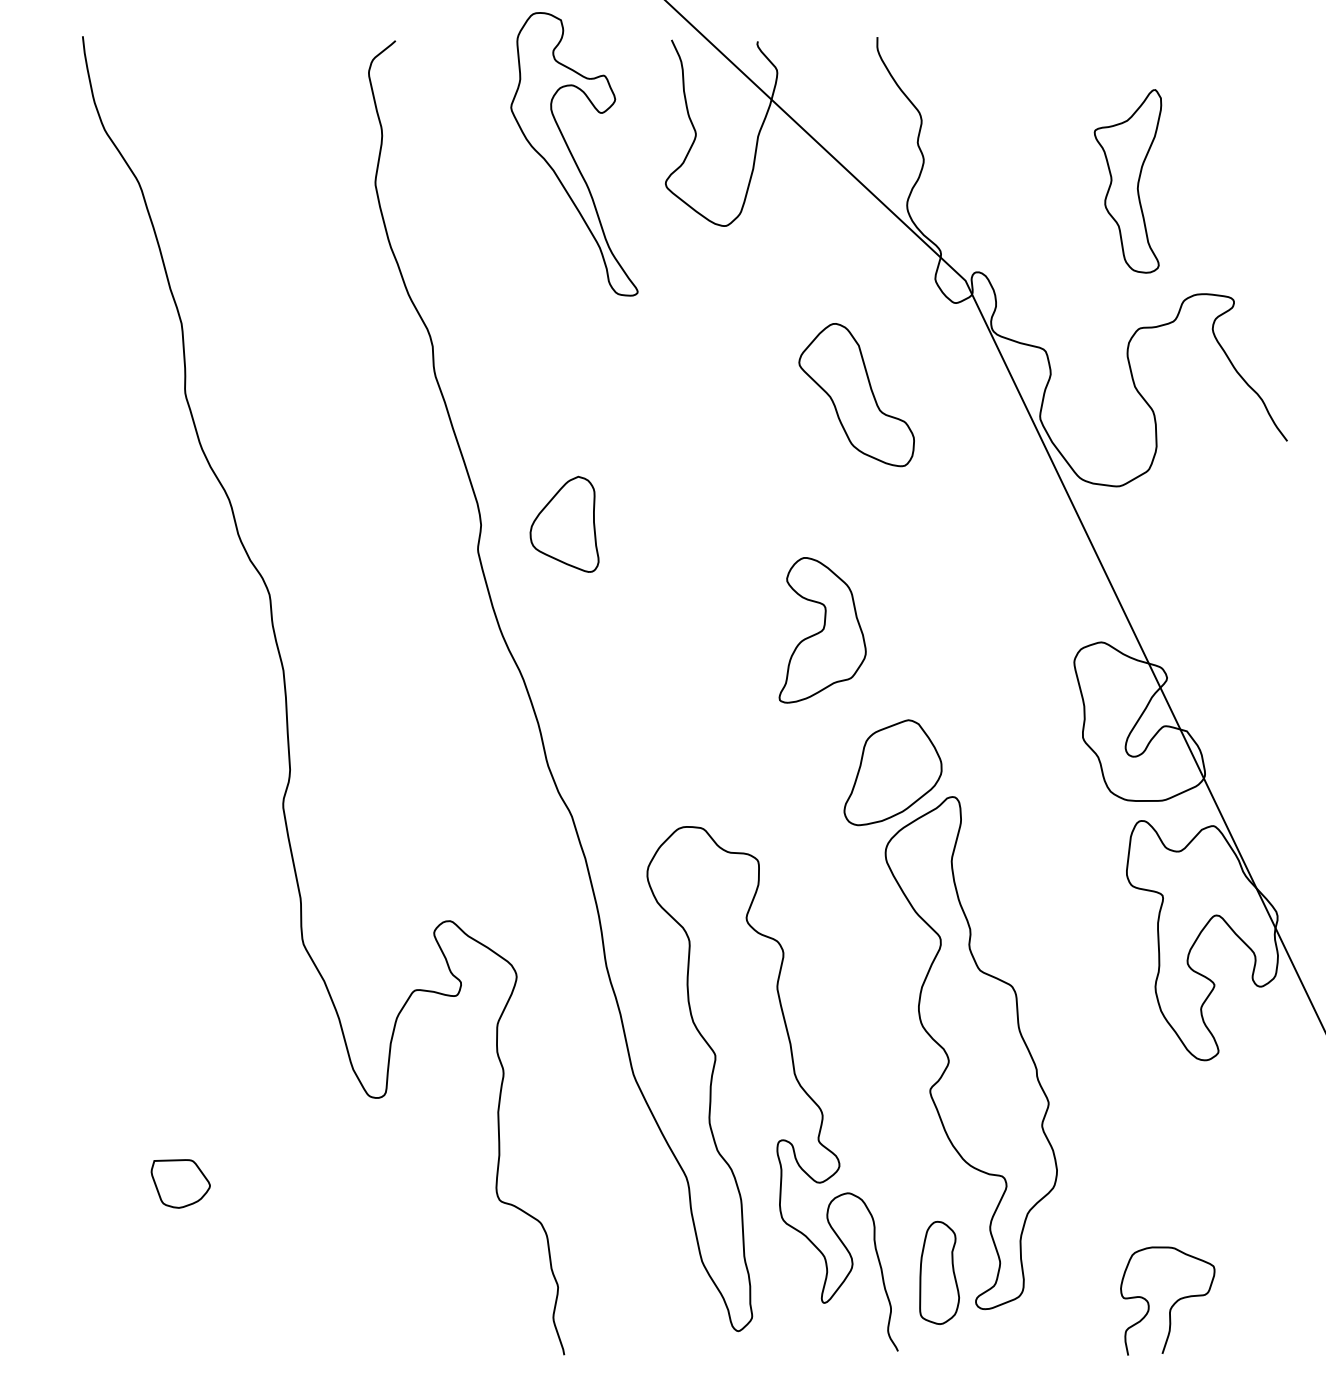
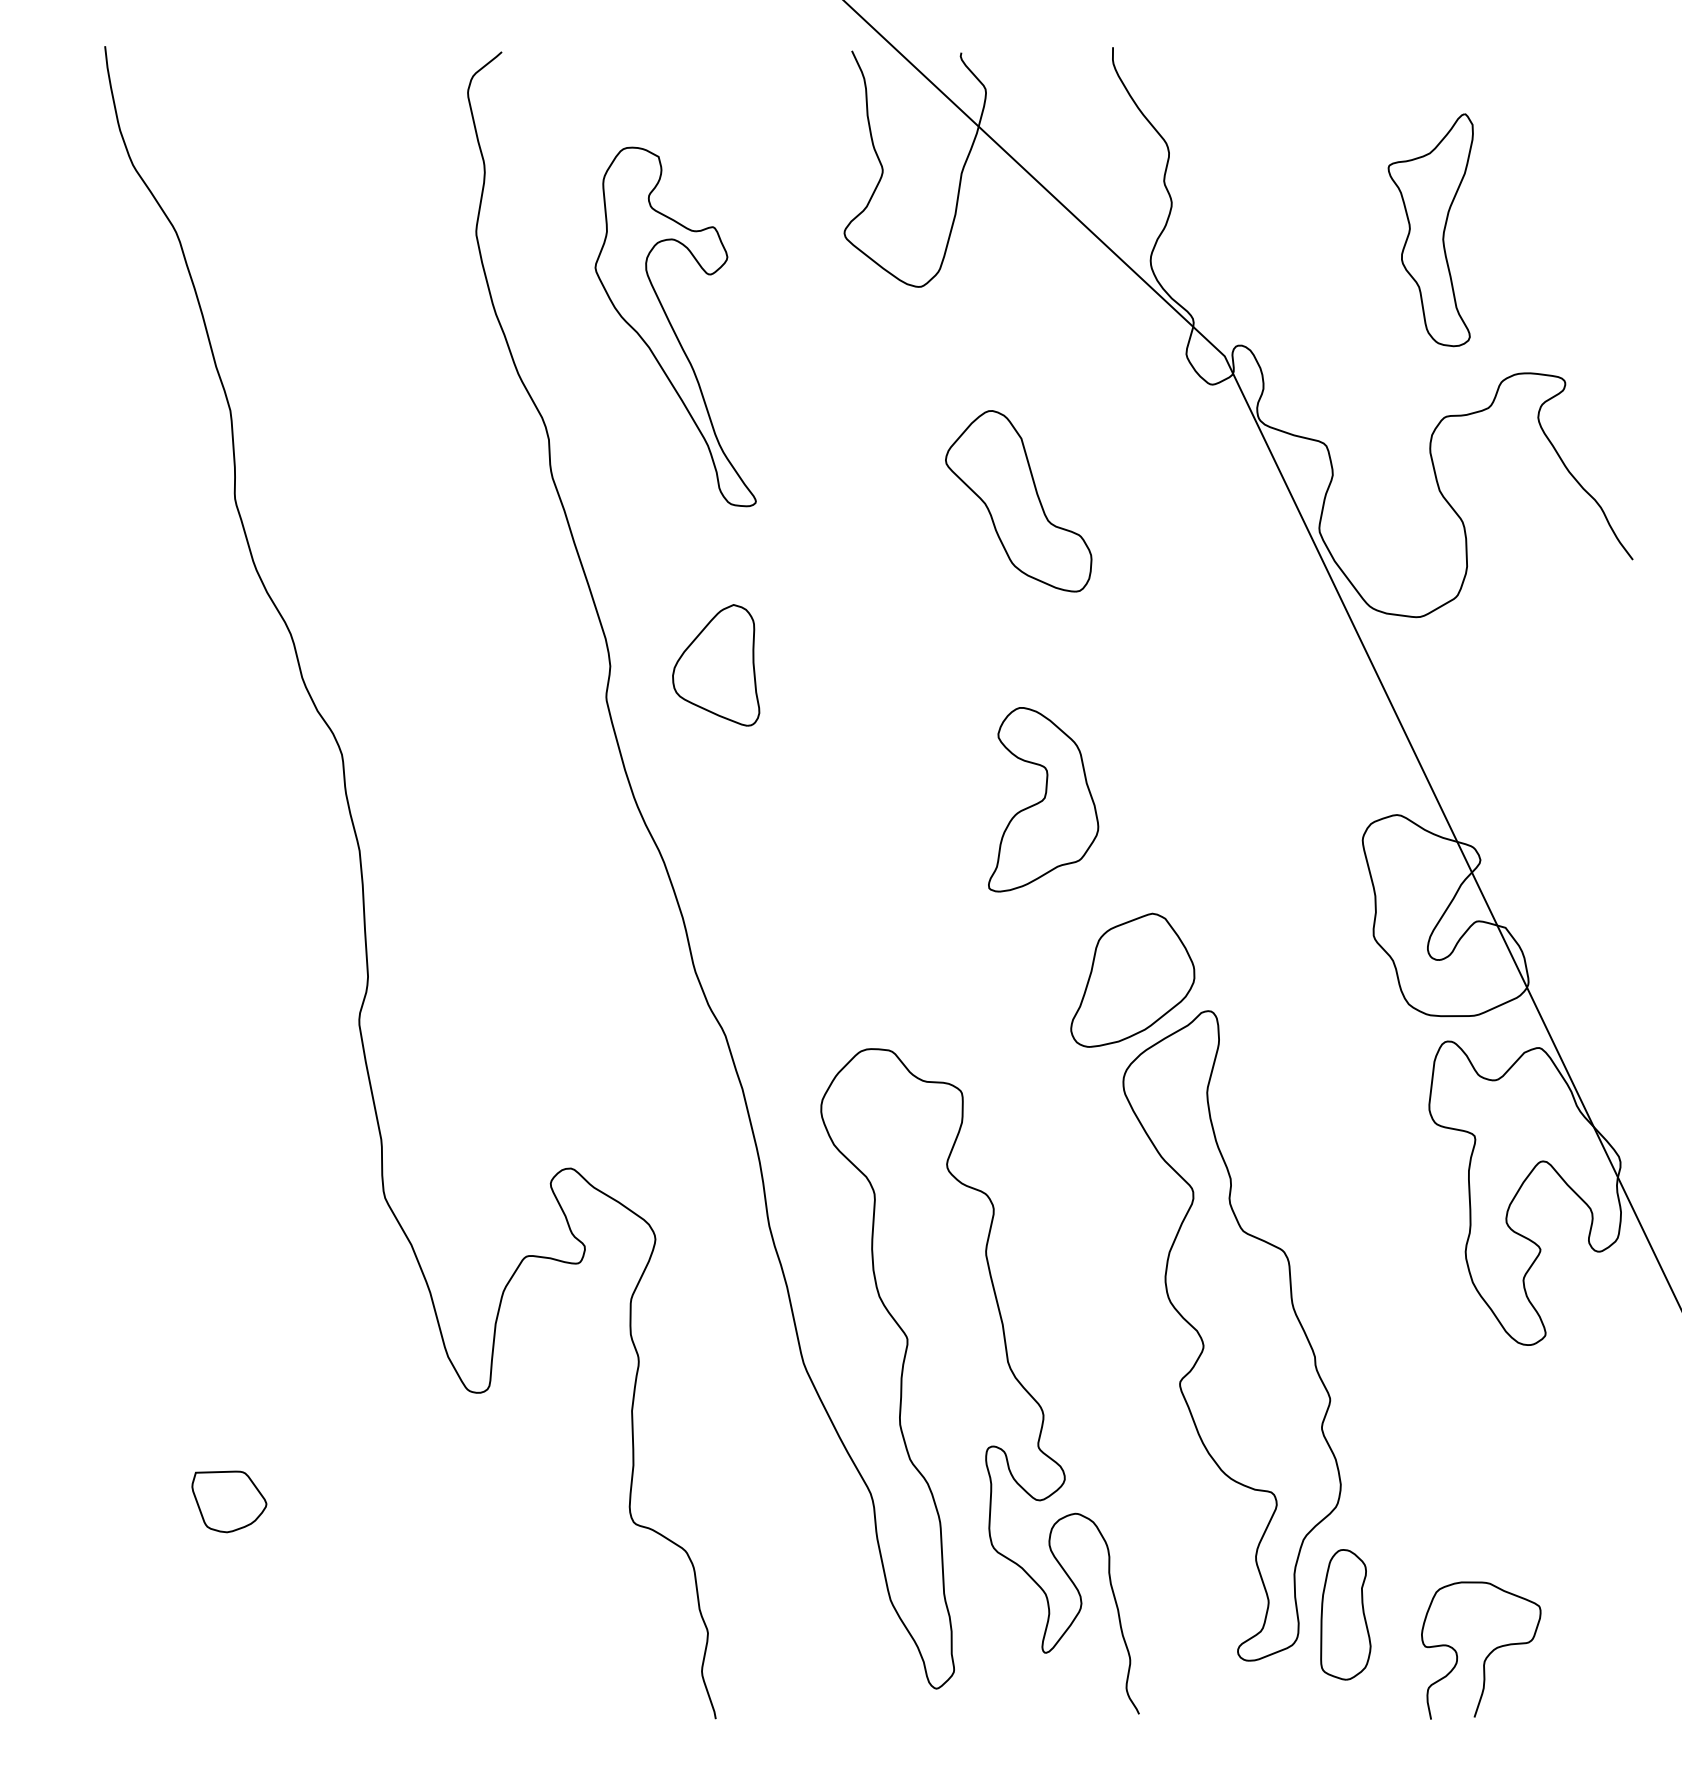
part: (574, 153) -> (675, 326), moved
part: (856, 395) -> (1018, 501), moved
part: (939, 1272) -> (1345, 1614), moved

